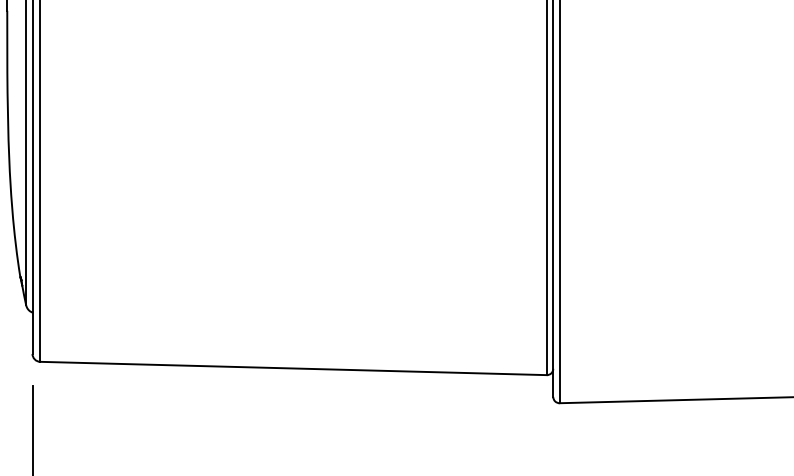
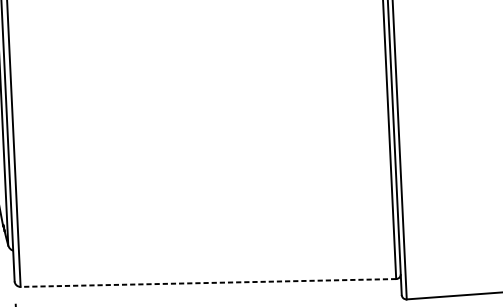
line: (293, 368) -> (208, 282), solid -> dashed

